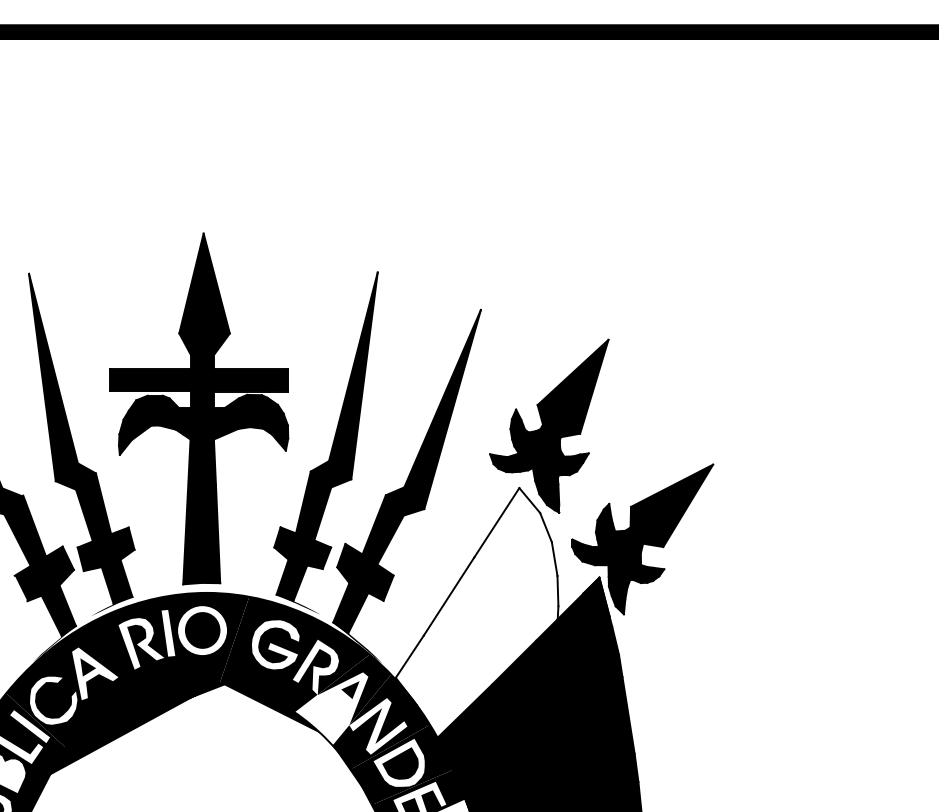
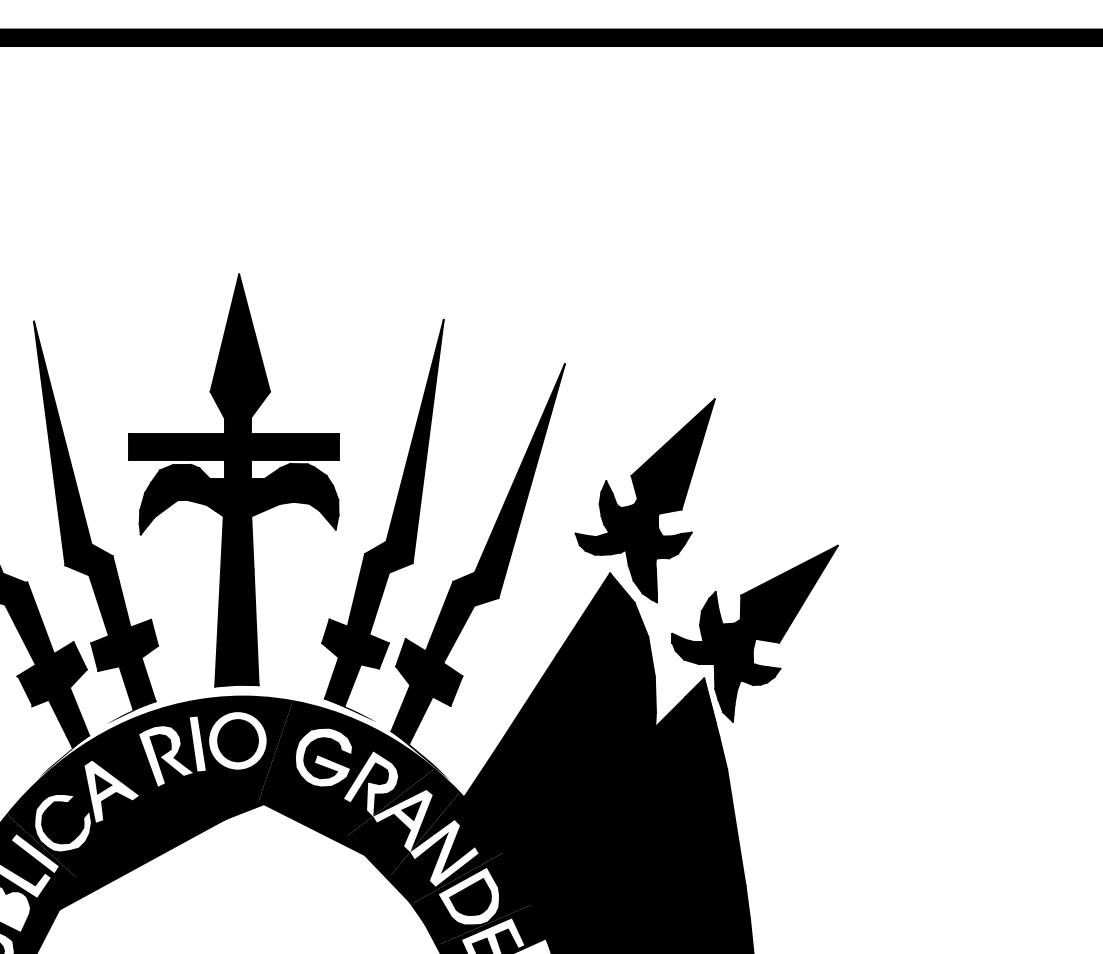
fill: (476, 636) -> (559, 747), added
fill: (326, 735) -> (383, 864), added

